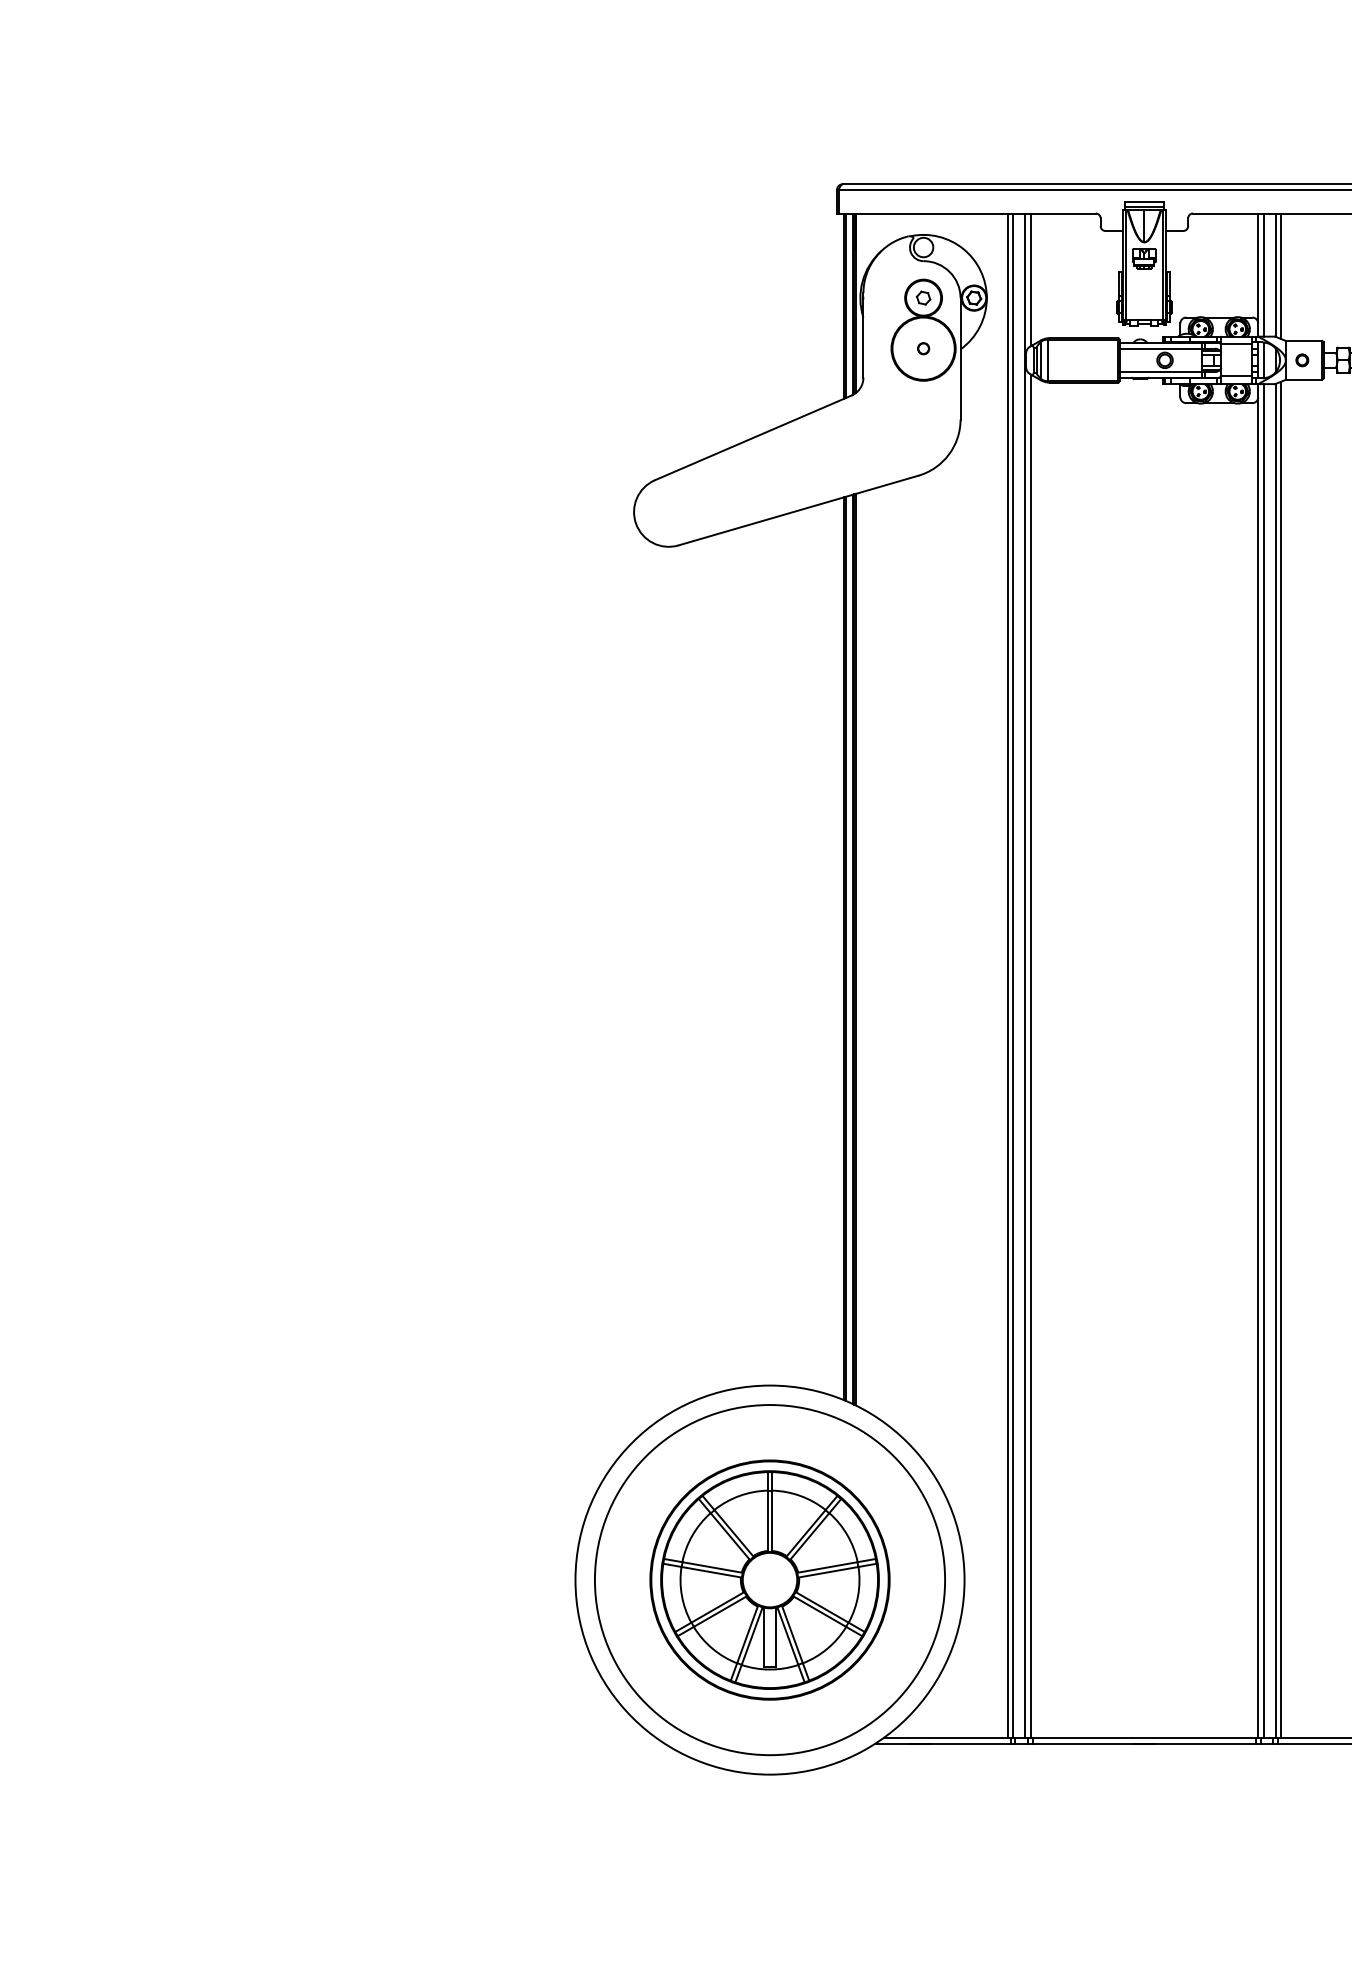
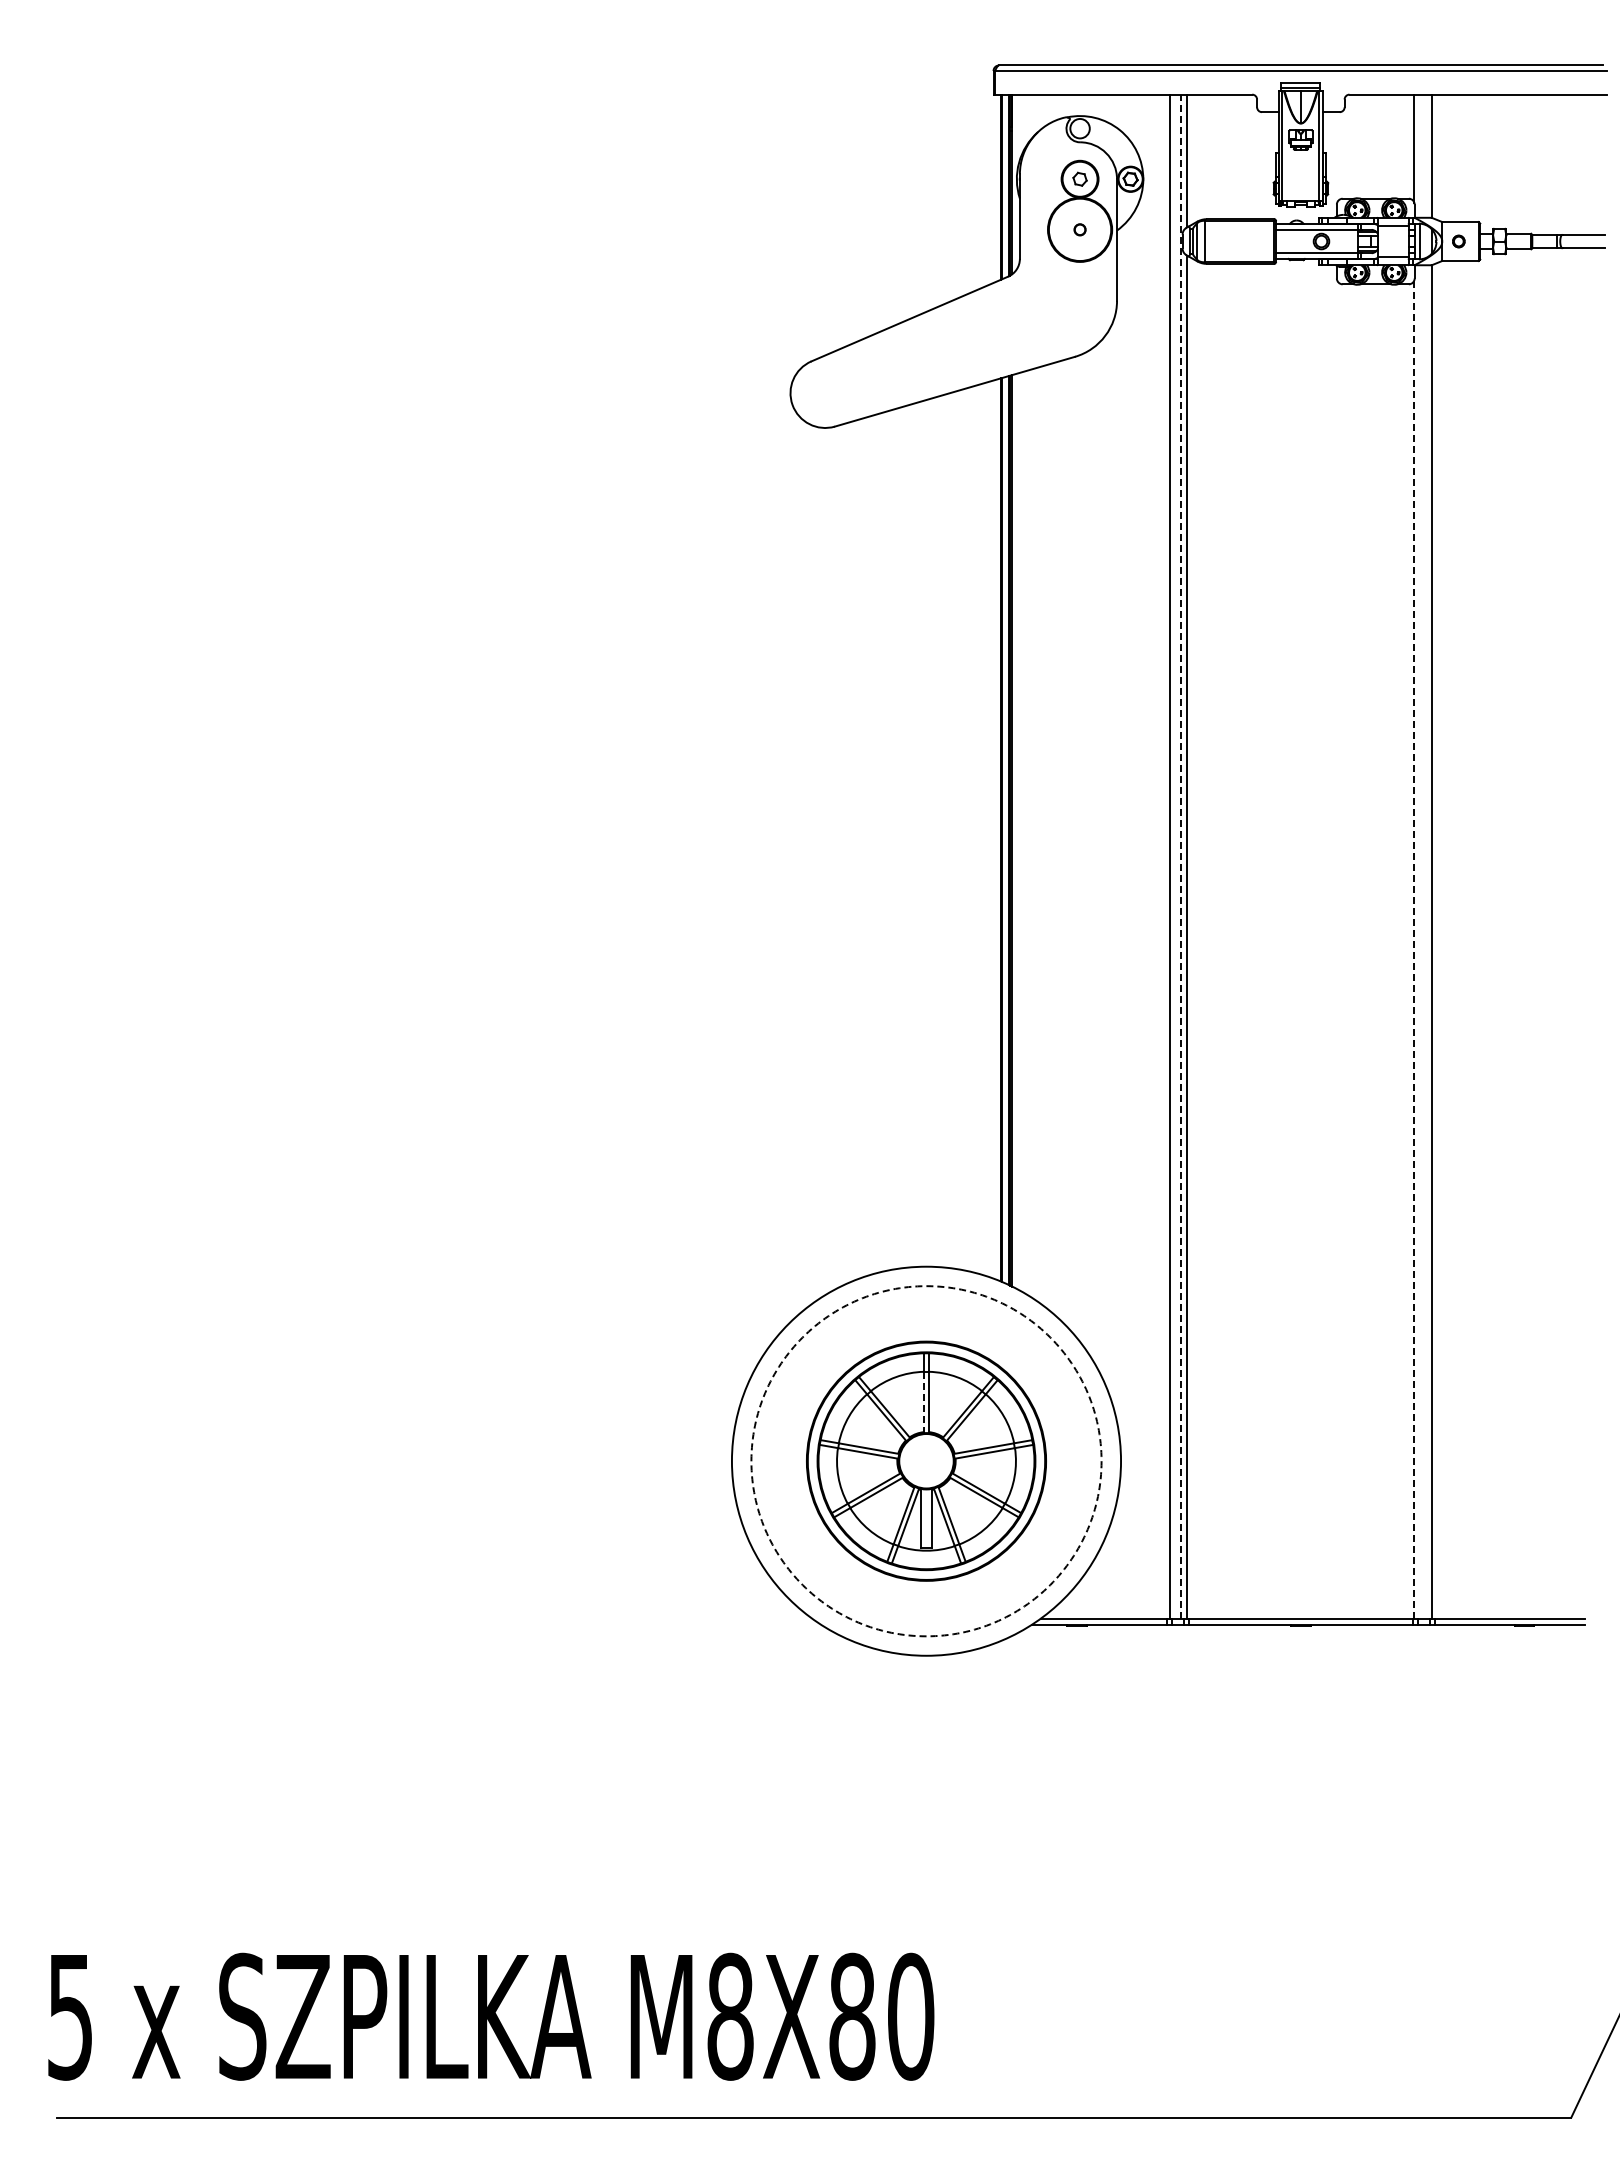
line: (1264, 274) -> (1420, 155), removed
line: (1281, 276) -> (1437, 157), removed
line: (1008, 975) -> (1164, 856), removed
line: (1025, 975) -> (1181, 856), solid -> dashed
line: (1281, 1059) -> (1437, 940), removed
line: (1264, 1060) -> (1420, 941), removed
line: (1258, 1068) -> (1414, 949), solid -> dashed
line: (768, 1521) -> (924, 1402), solid -> dashed
circle: (770, 1580) -> (926, 1461), solid -> dashed

